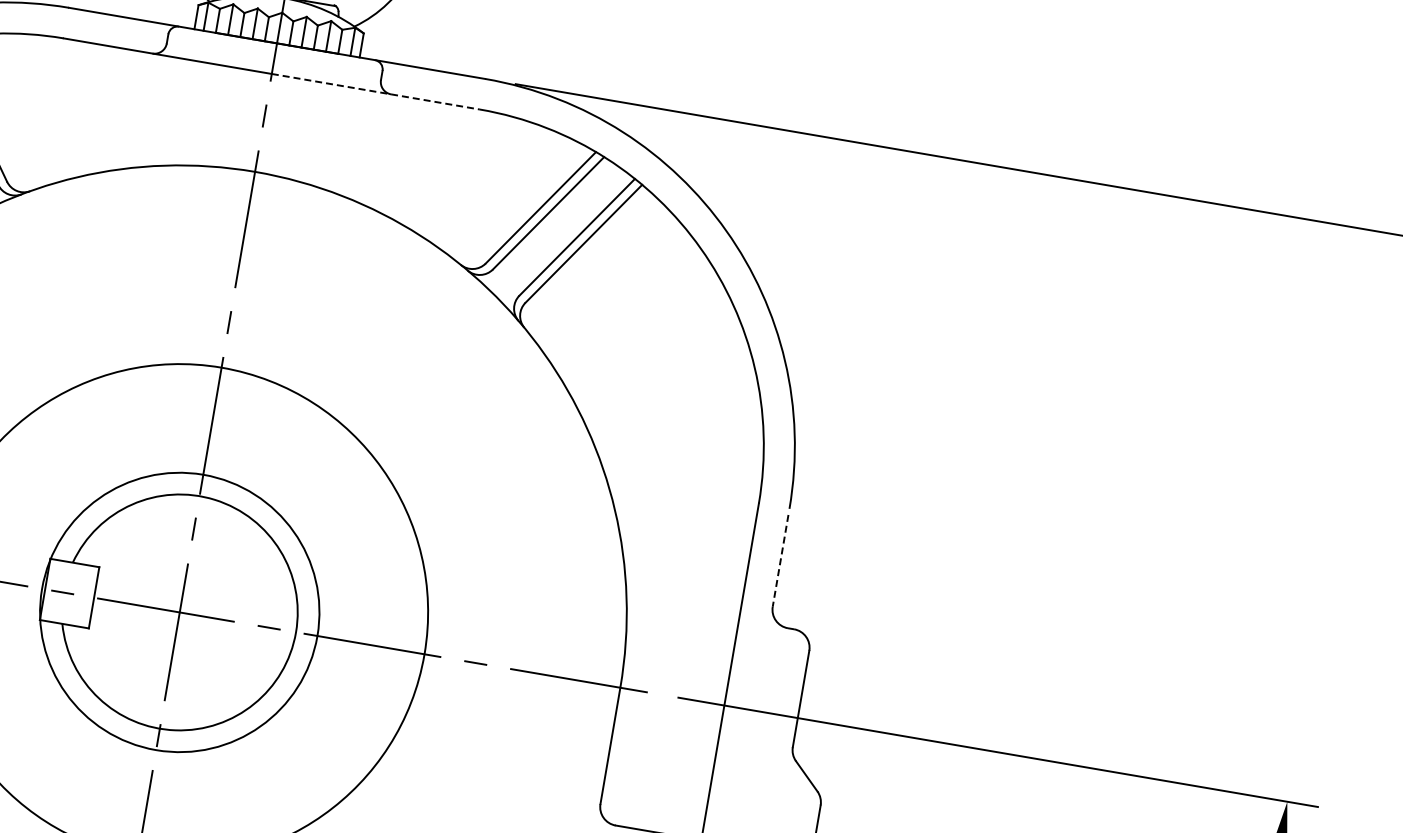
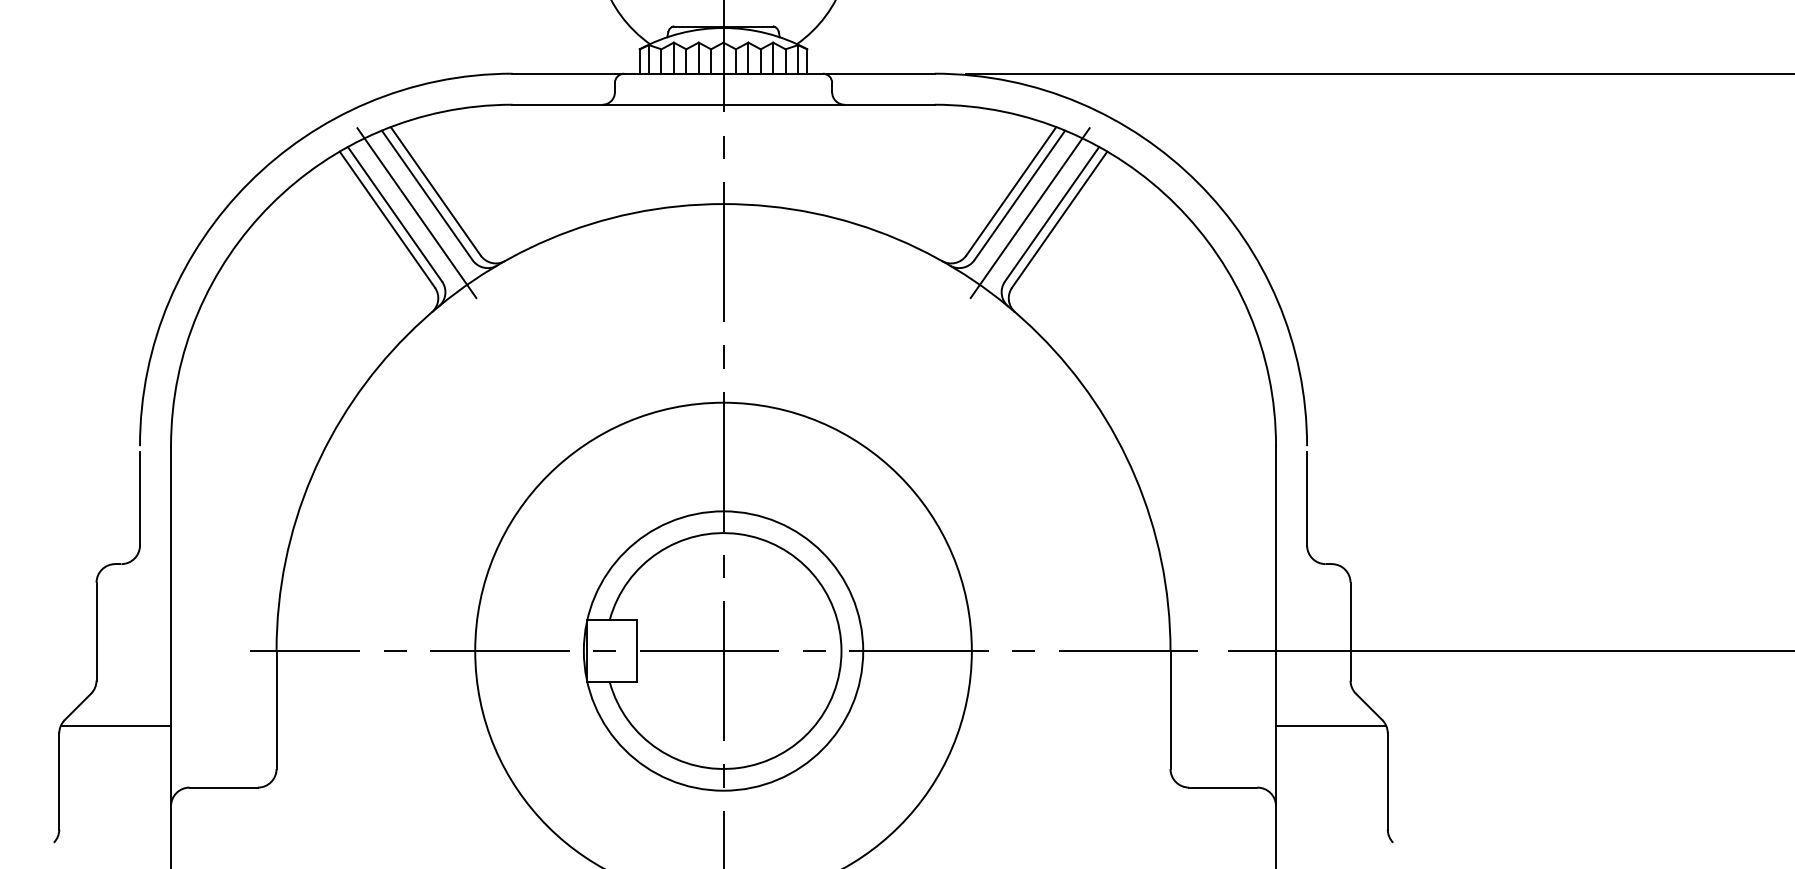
line: (376, 91) -> (829, 104), dashed -> solid
line: (555, 232) -> (1029, 213), added
line: (781, 560) -> (1307, 498), dashed -> solid
line: (766, 788) -> (1331, 725), added

